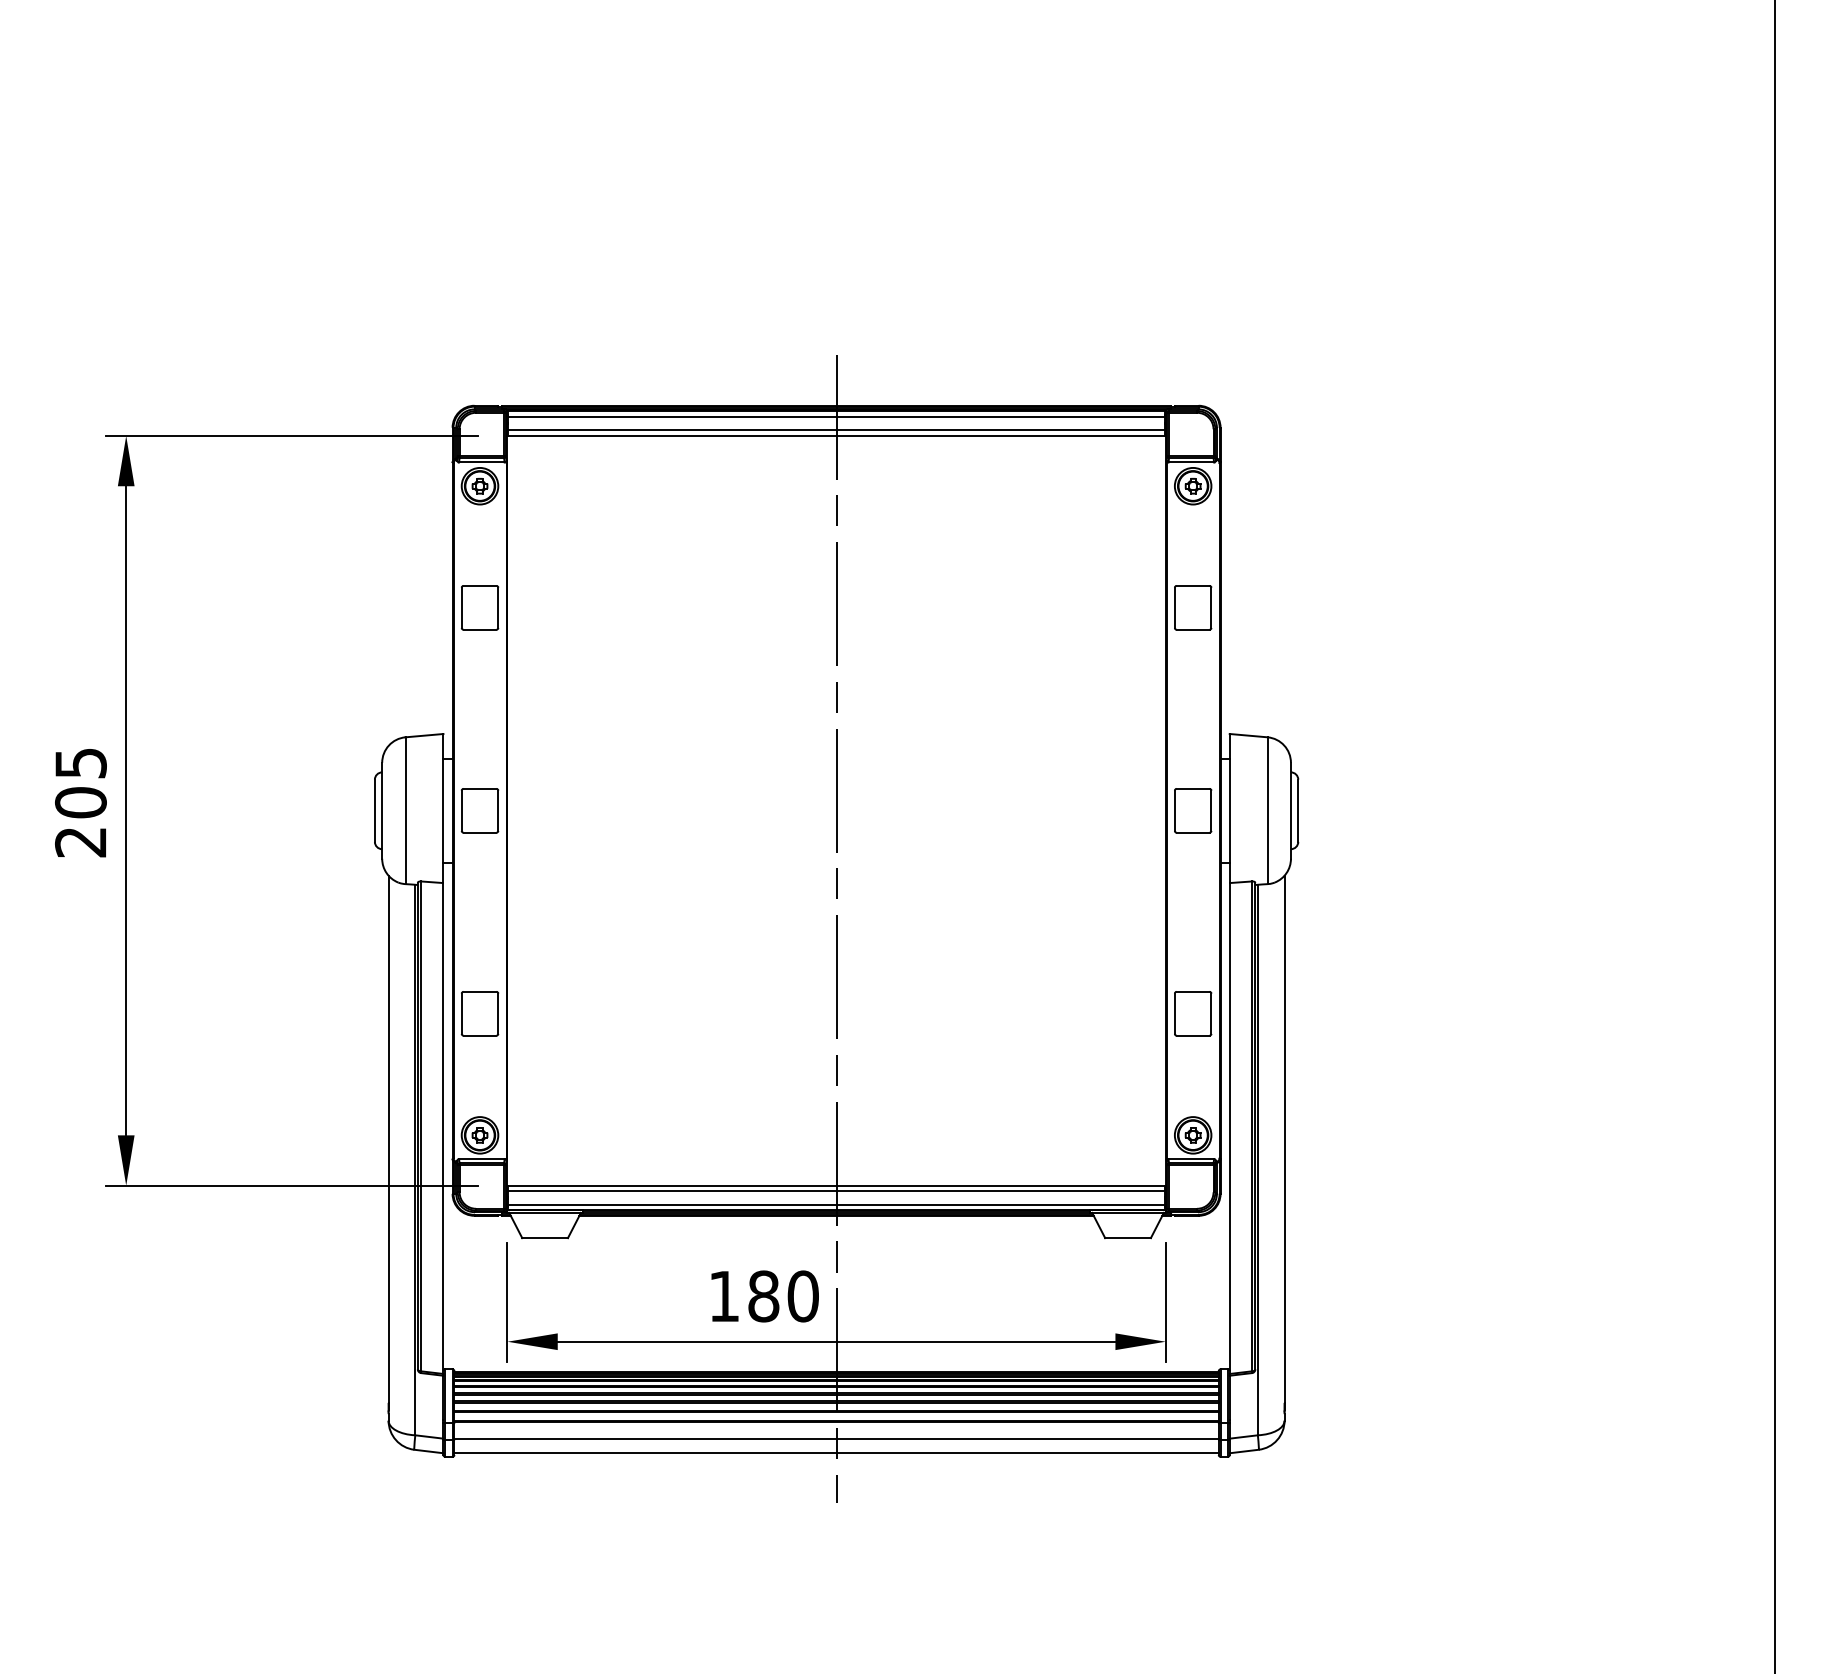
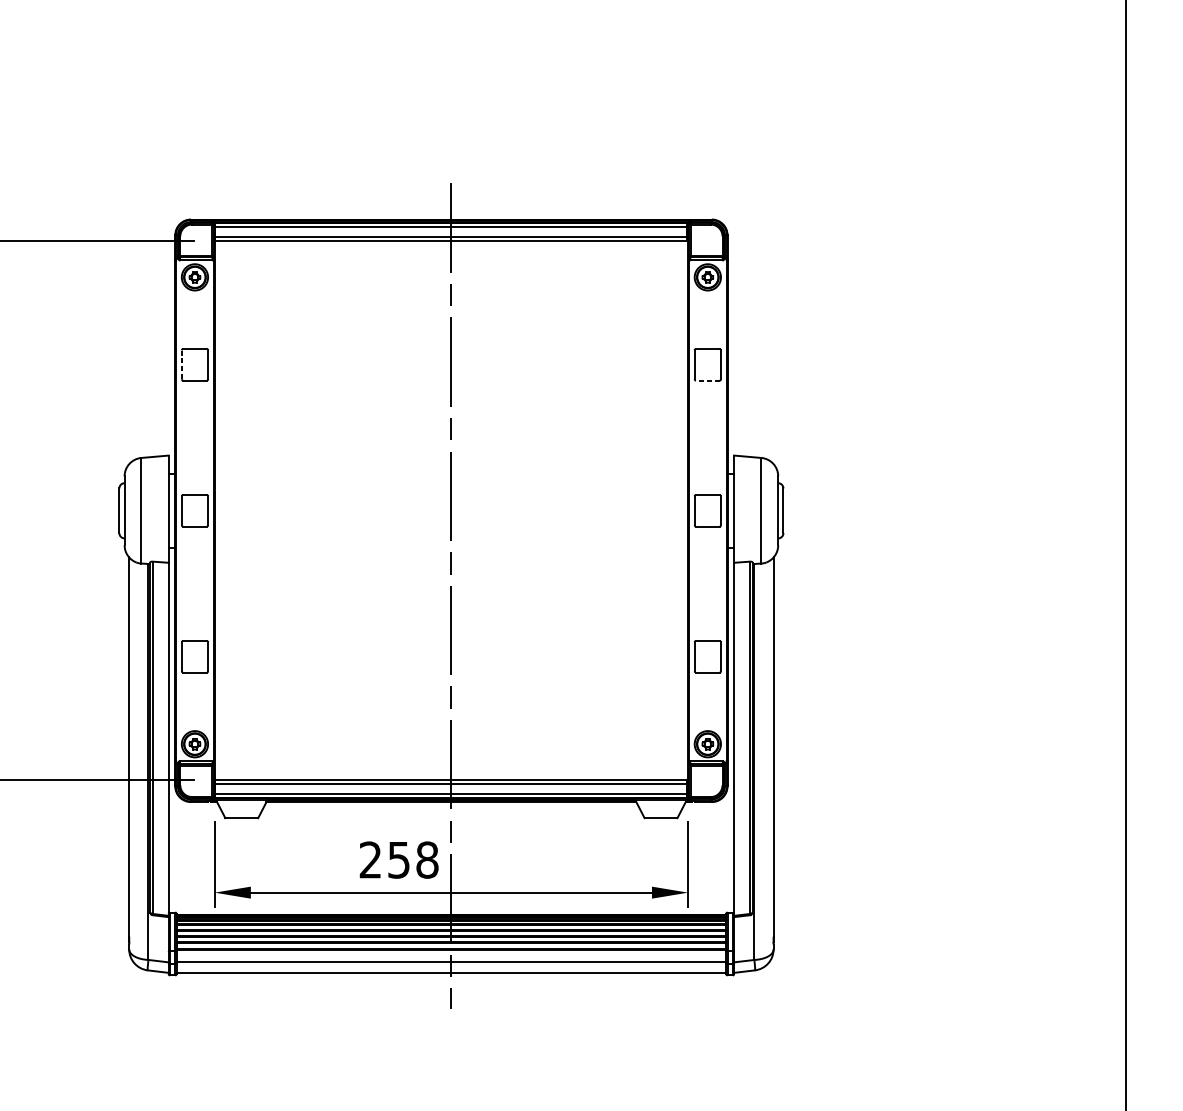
line: (461, 607) -> (181, 364), solid -> dashed
line: (1192, 629) -> (707, 380), solid -> dashed
text: (763, 1296) -> (398, 860), 180 -> 258

